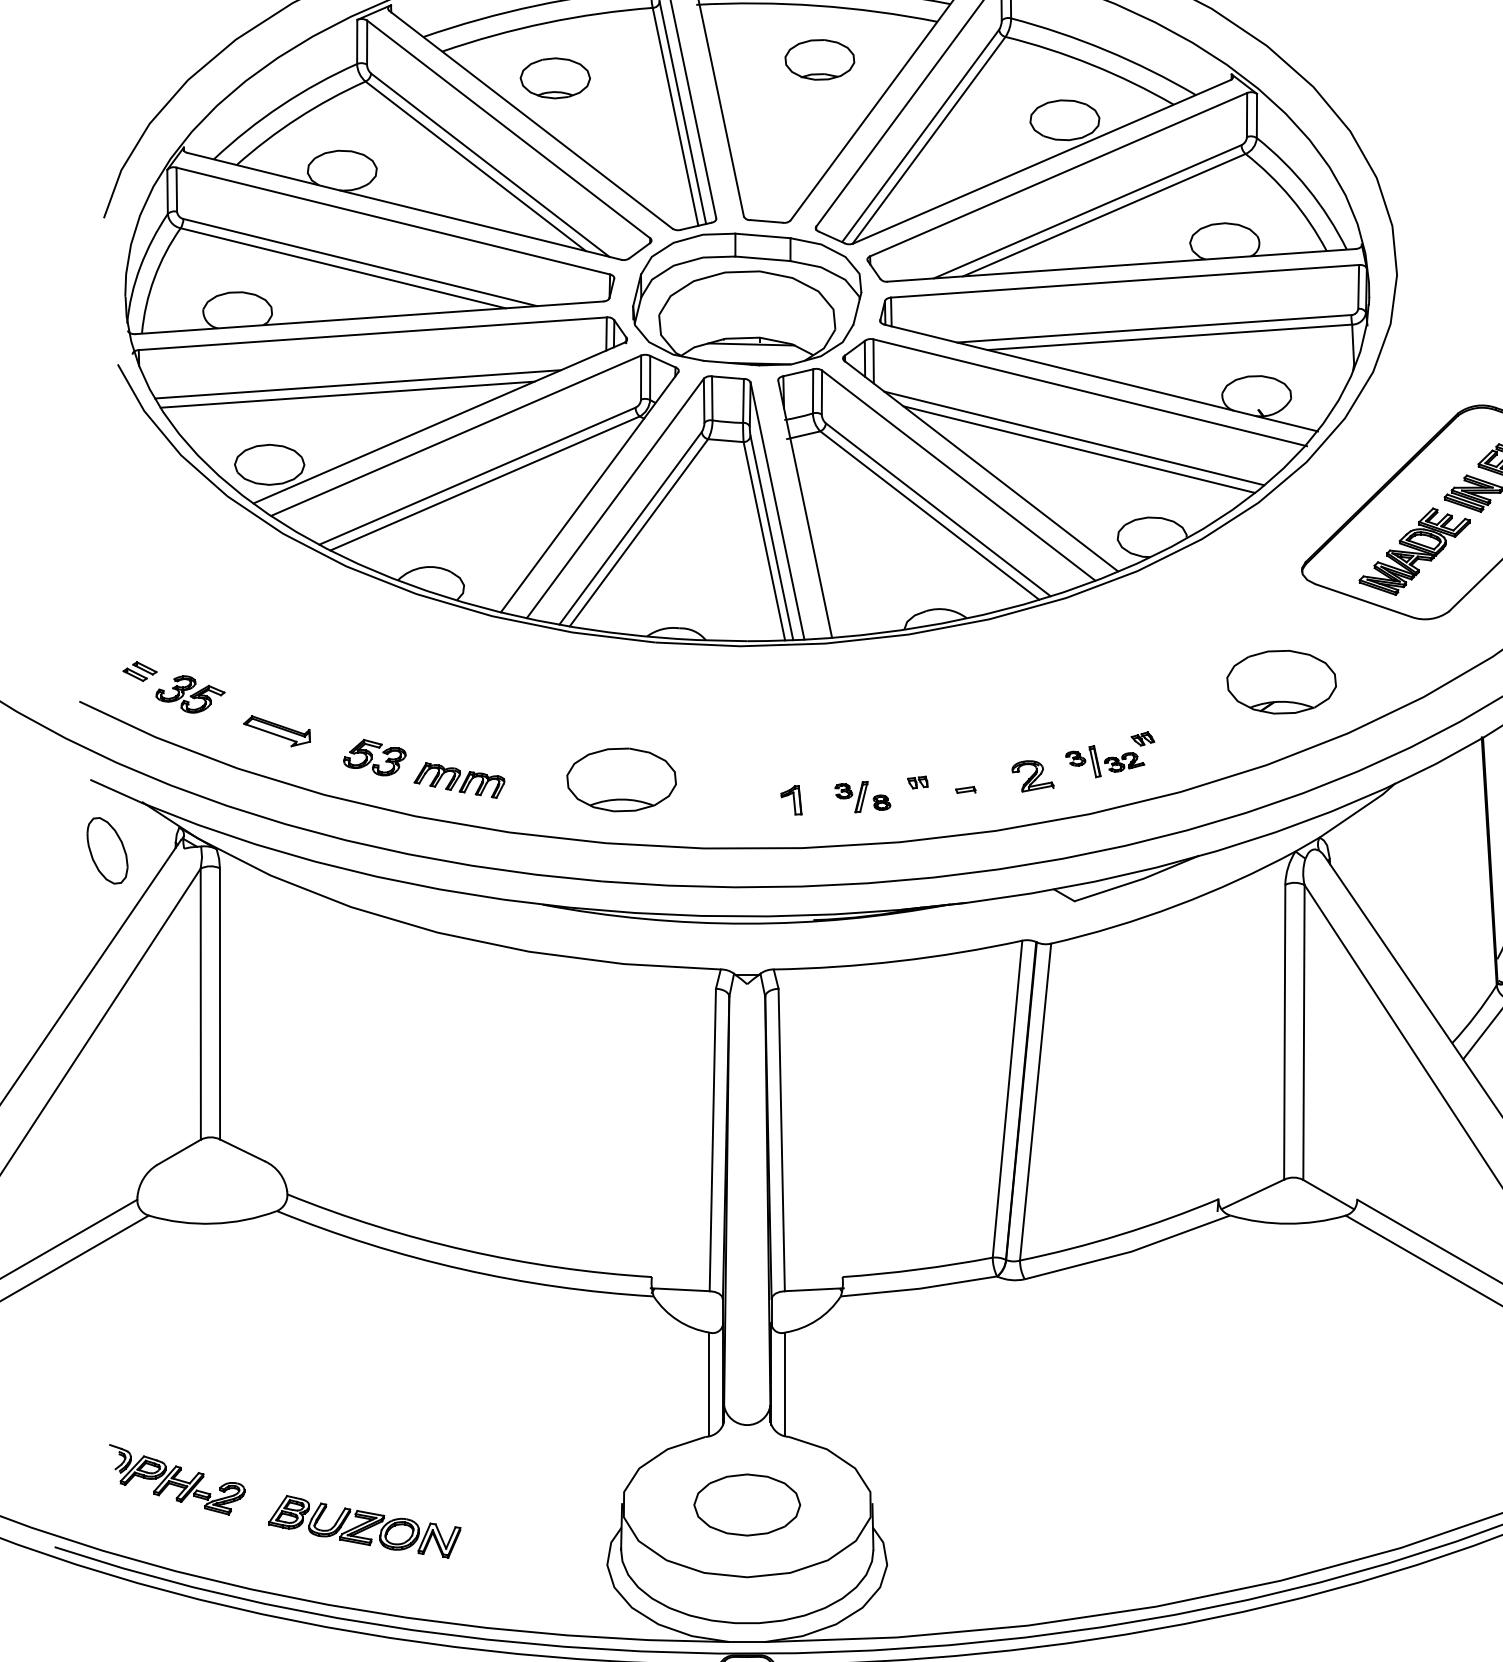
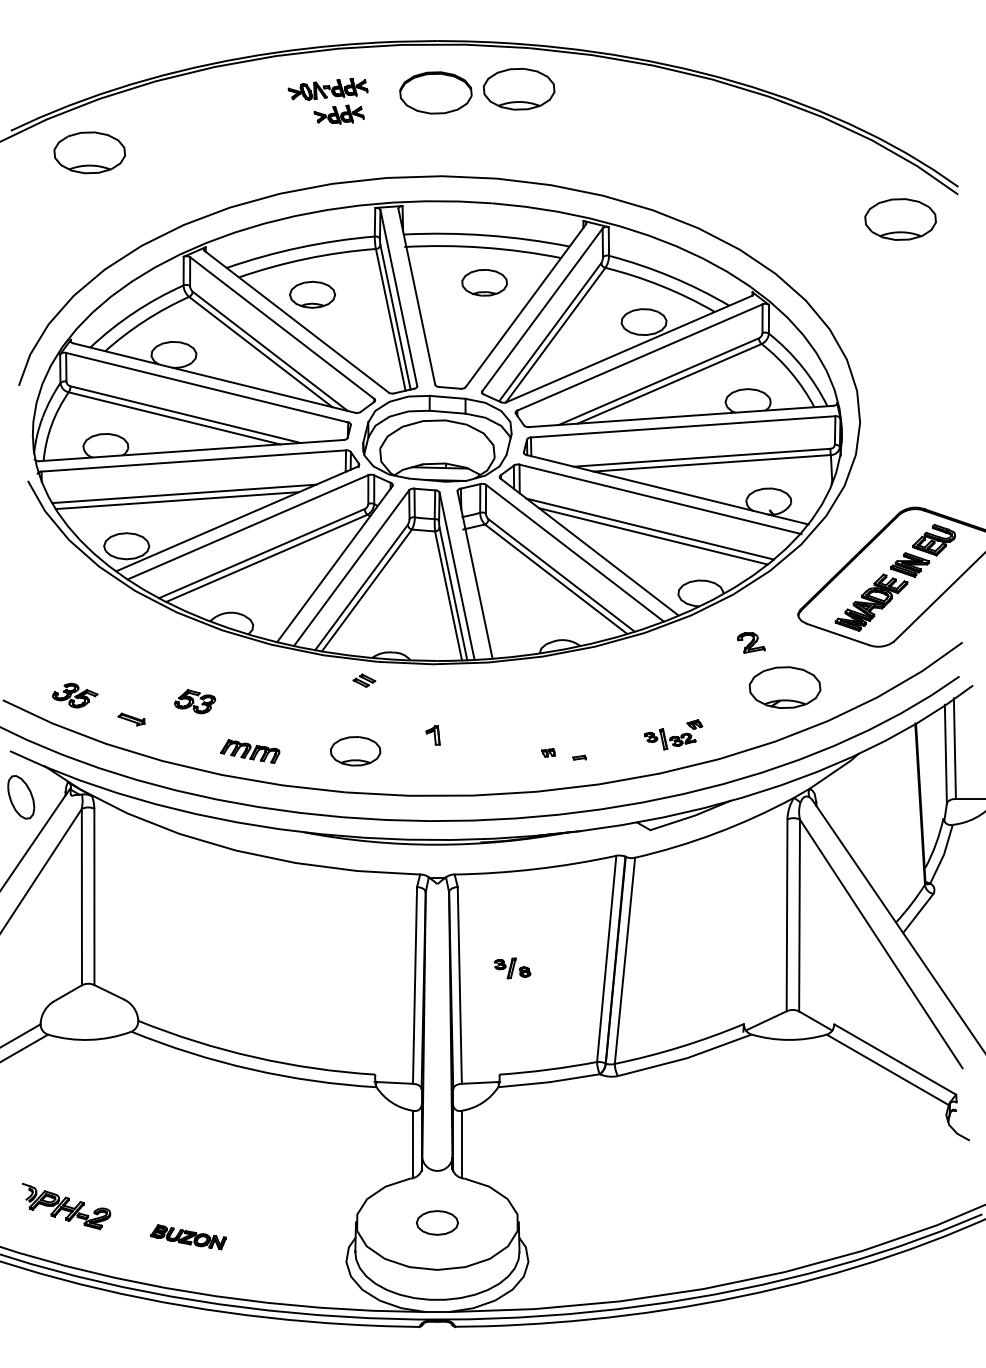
part: (140, 671) -> (364, 680), moved
part: (277, 731) -> (131, 719), size x0.6
part: (375, 757) -> (195, 701), moved
part: (1033, 775) -> (751, 642), moved
part: (621, 780) -> (355, 751), size x0.7
part: (862, 797) -> (512, 968), moved
part: (790, 800) -> (432, 735), moved
part: (747, 1504) -> (437, 1222), size x0.6
part: (364, 1527) -> (188, 1237), size x0.6

